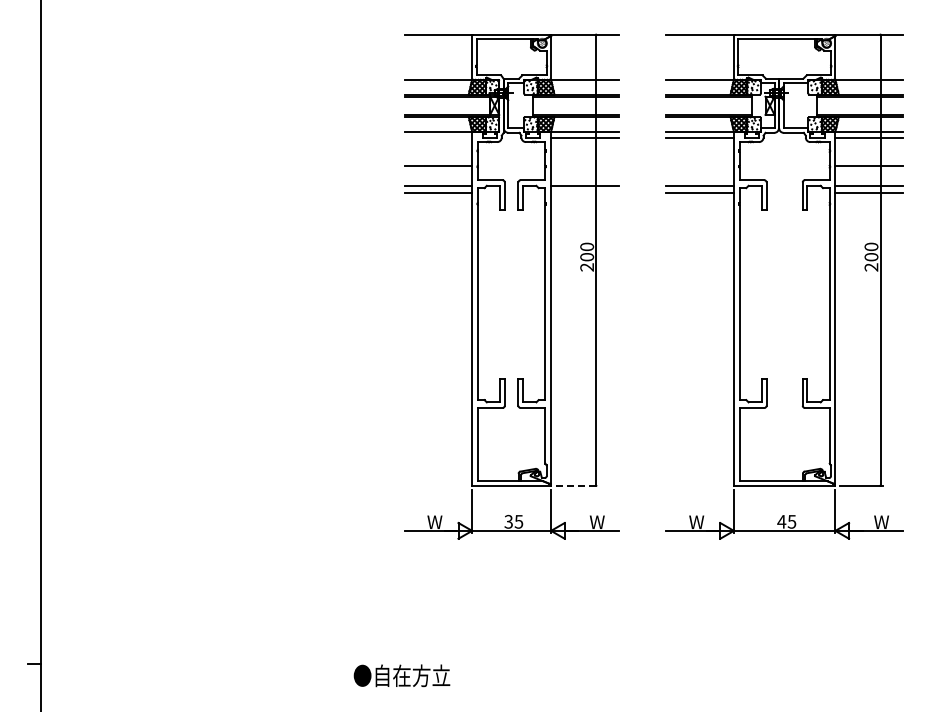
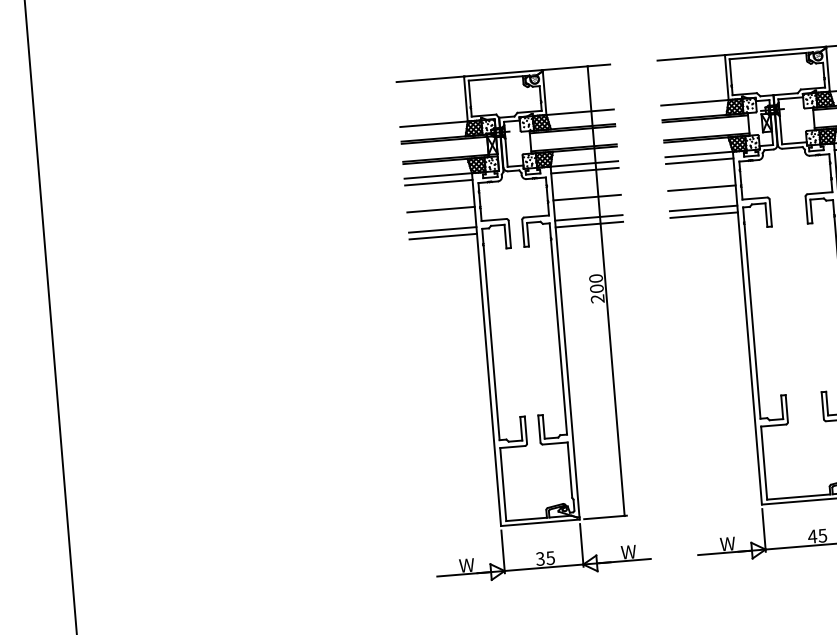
line: (438, 138) -> (439, 182), added
line: (584, 165) -> (586, 197), added
line: (699, 165) -> (701, 188), added
line: (584, 192) -> (588, 224), added
line: (577, 485) -> (605, 517), dashed -> solid

